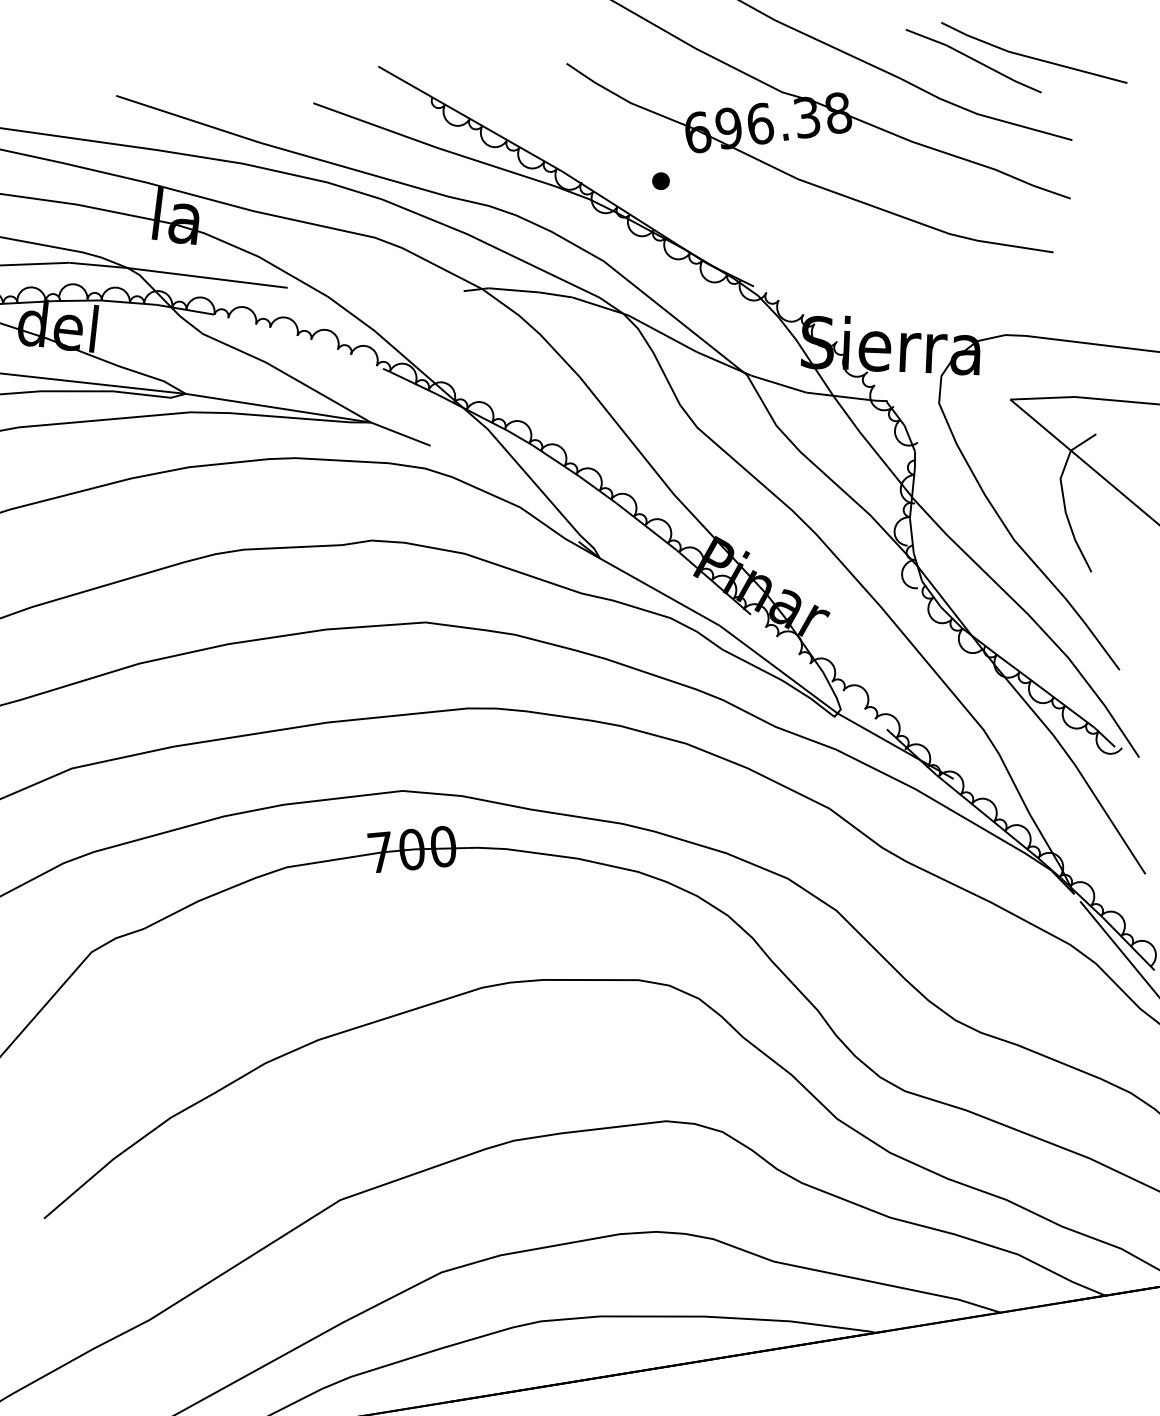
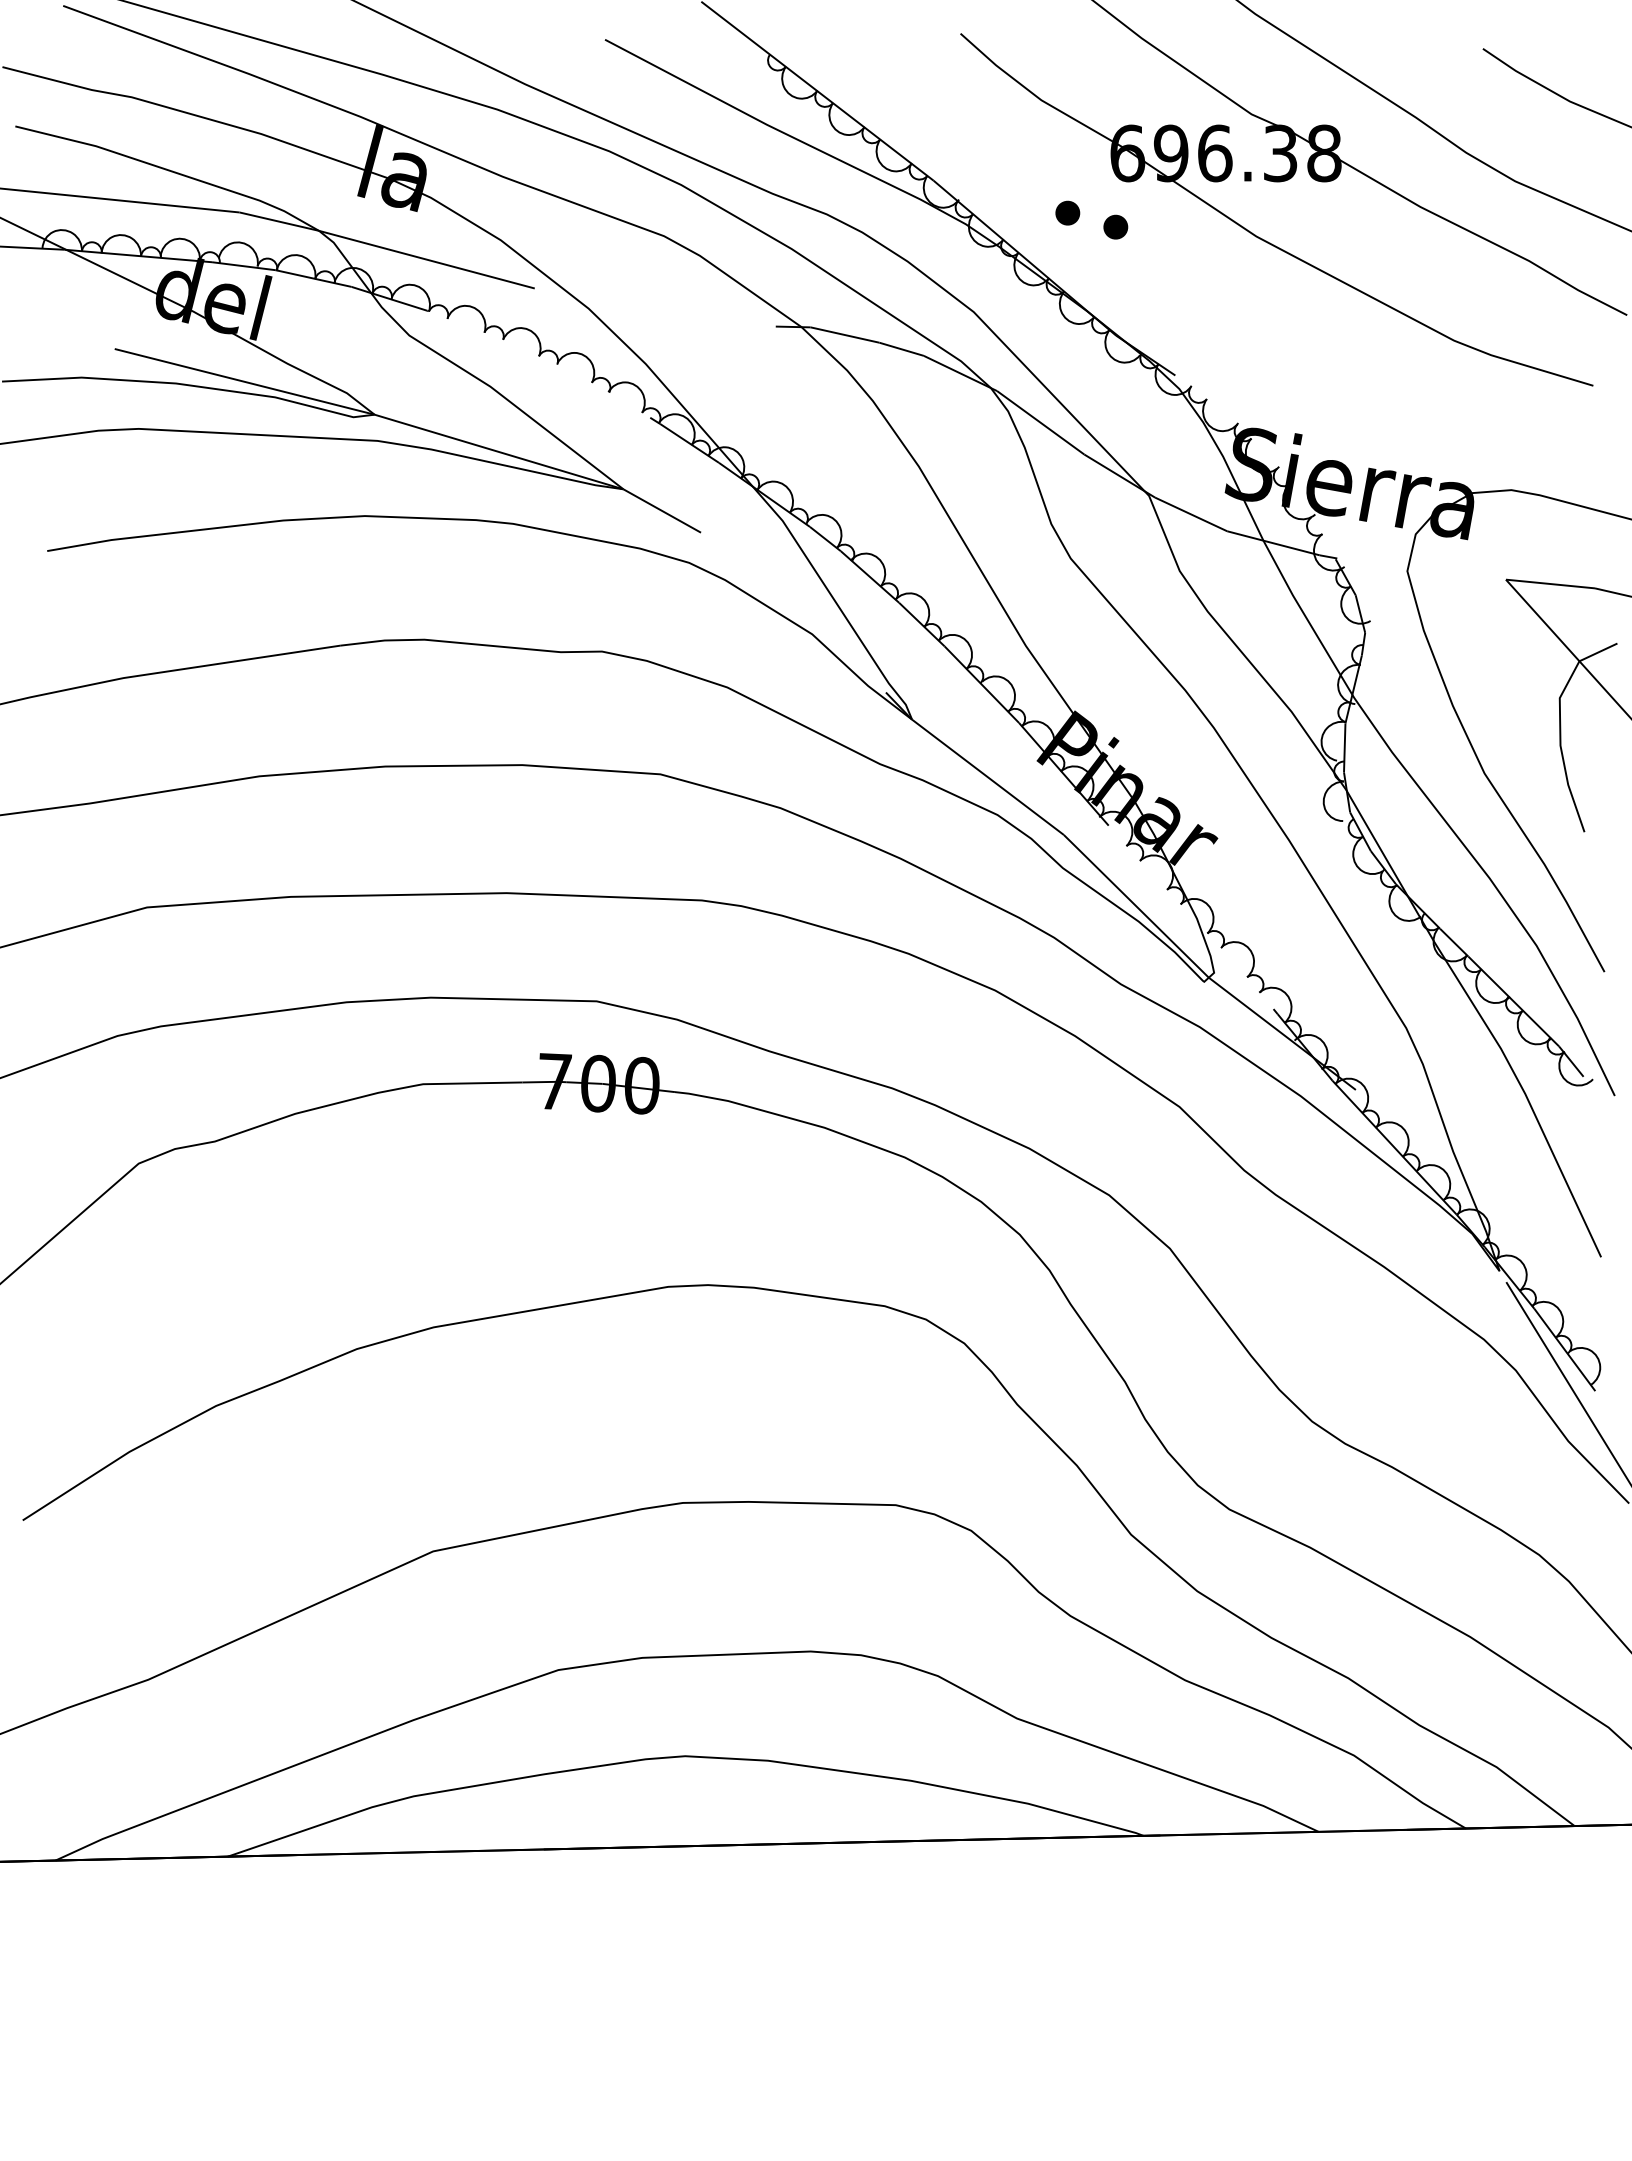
line: (973, 60) -> (1519, 106), removed
part: (696, 186) -> (1115, 226), added

